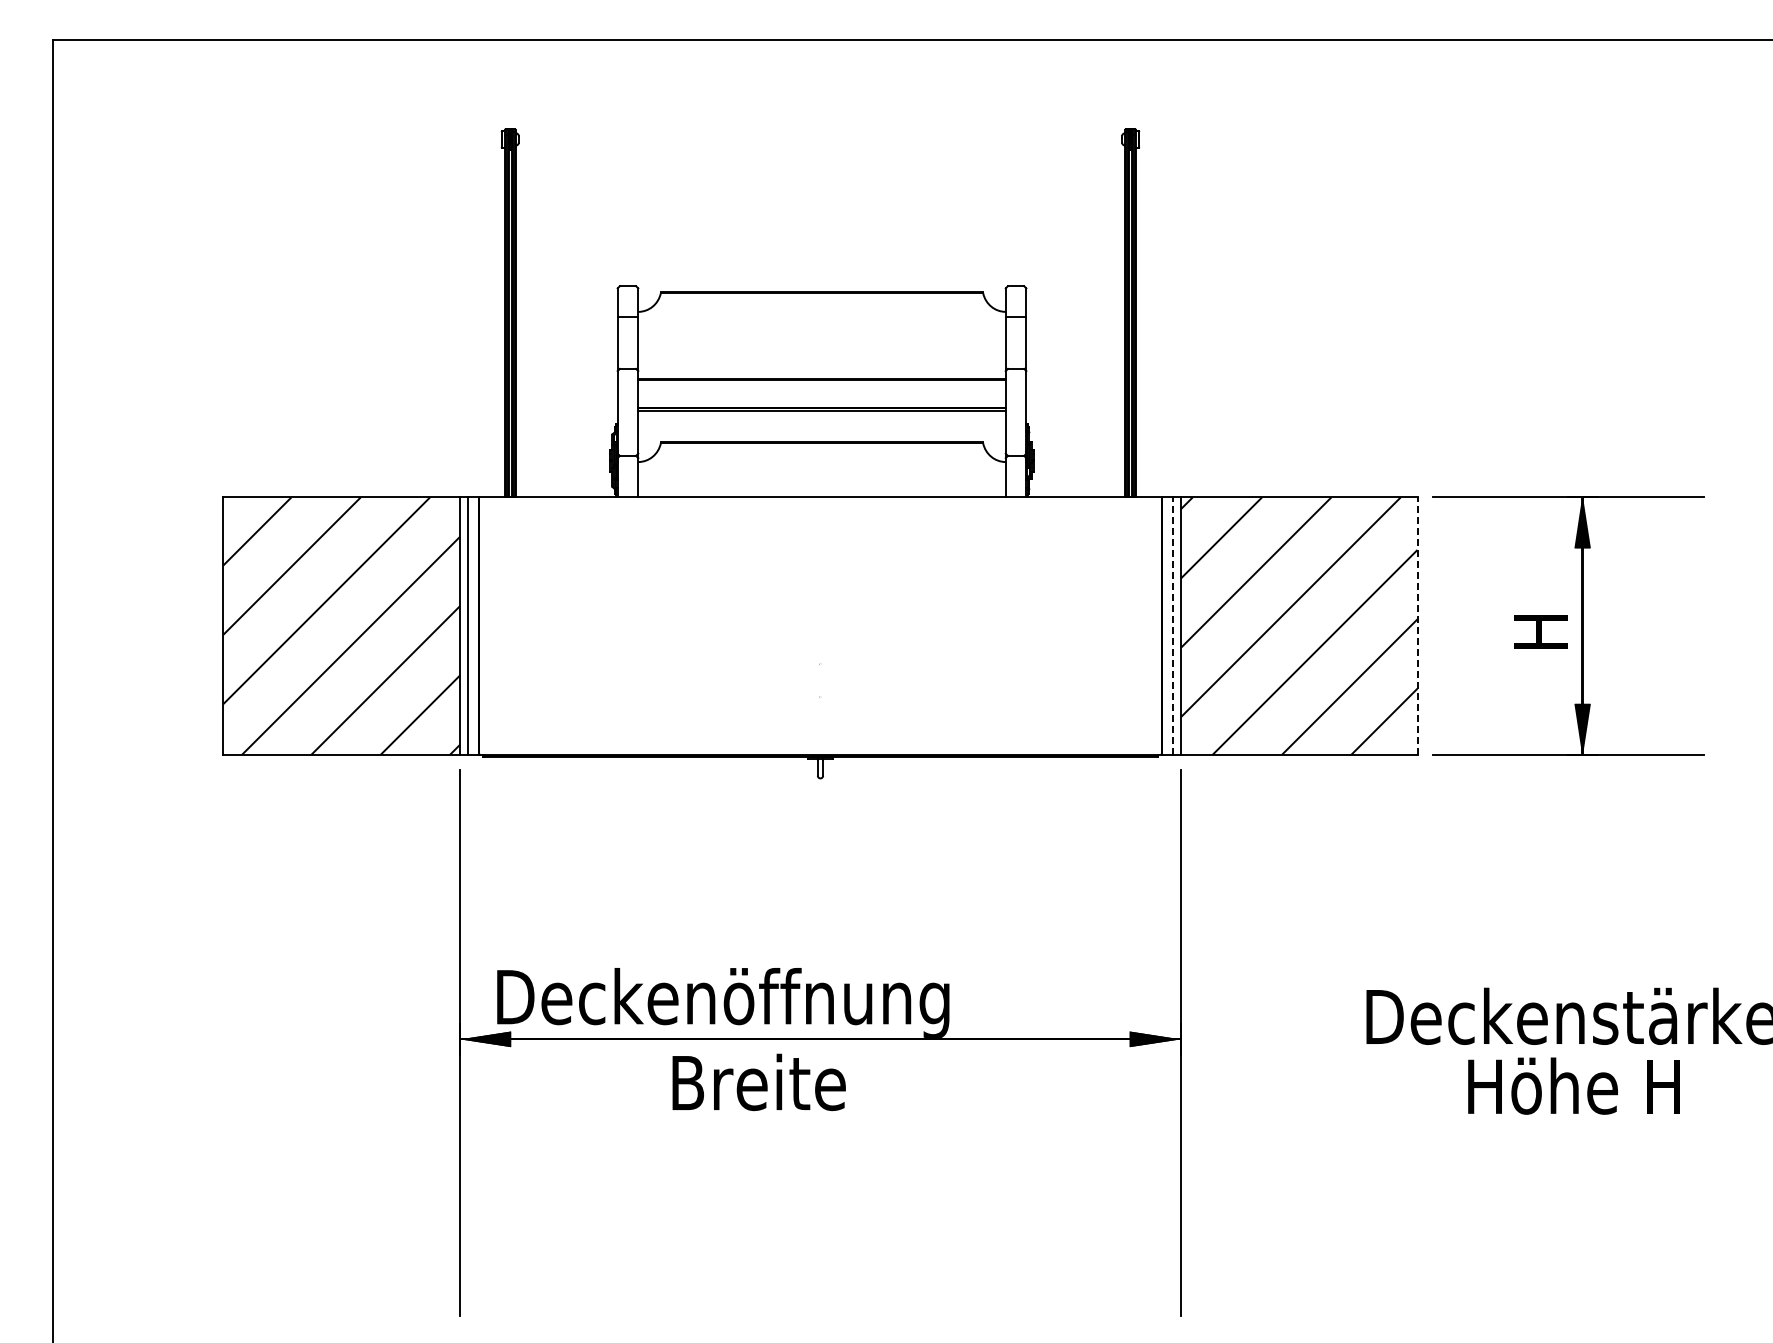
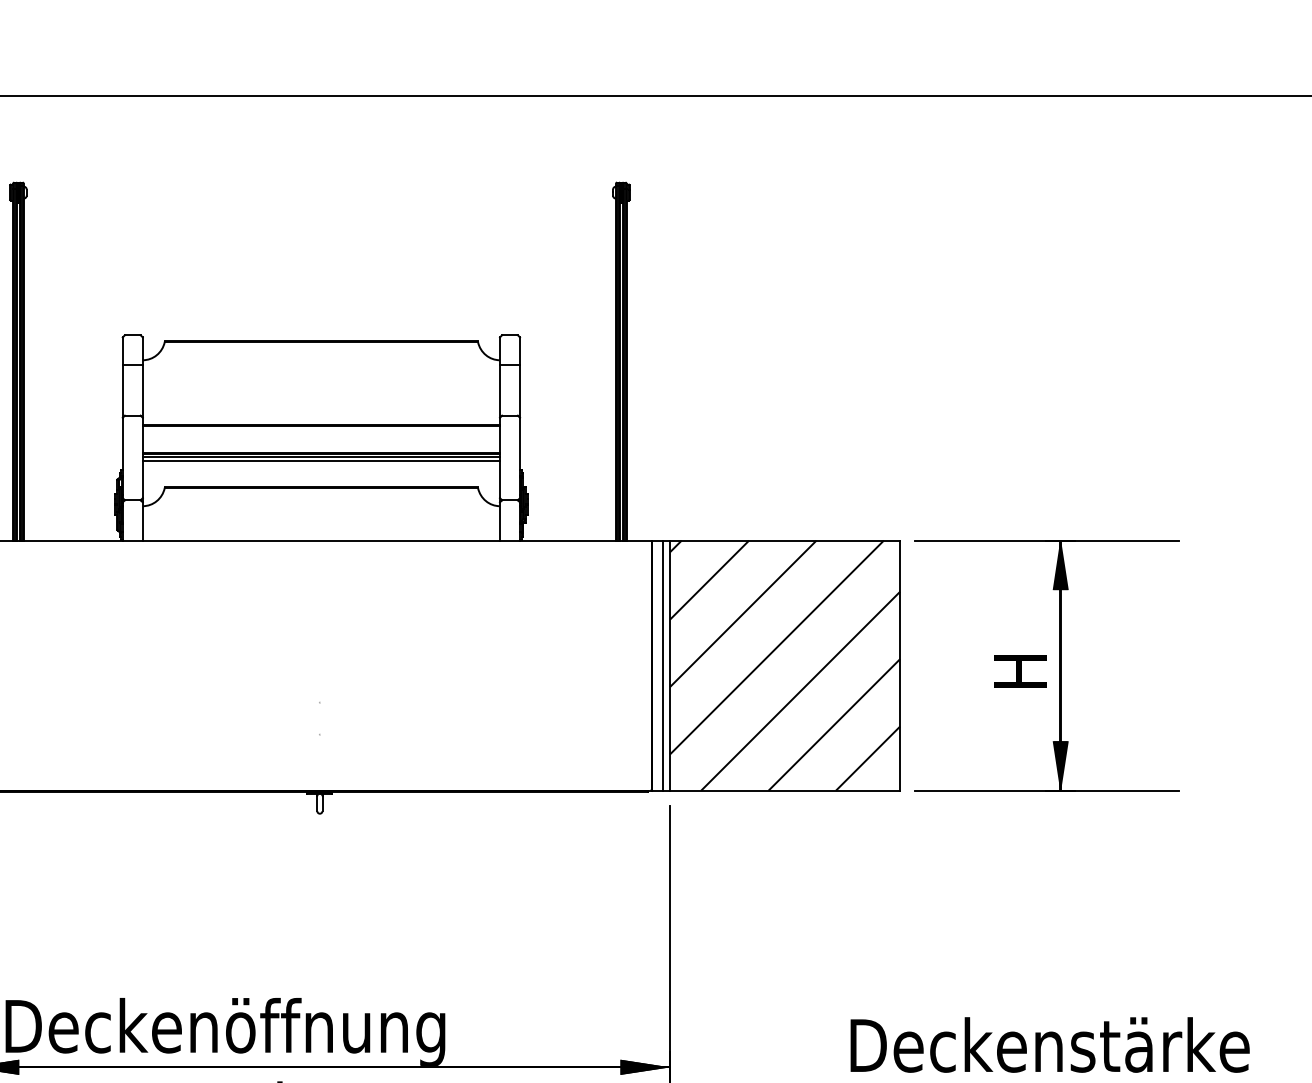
line: (821, 416) -> (320, 461), added
line: (1173, 626) -> (663, 666), dashed -> solid
line: (1417, 626) -> (900, 666), dashed -> solid

